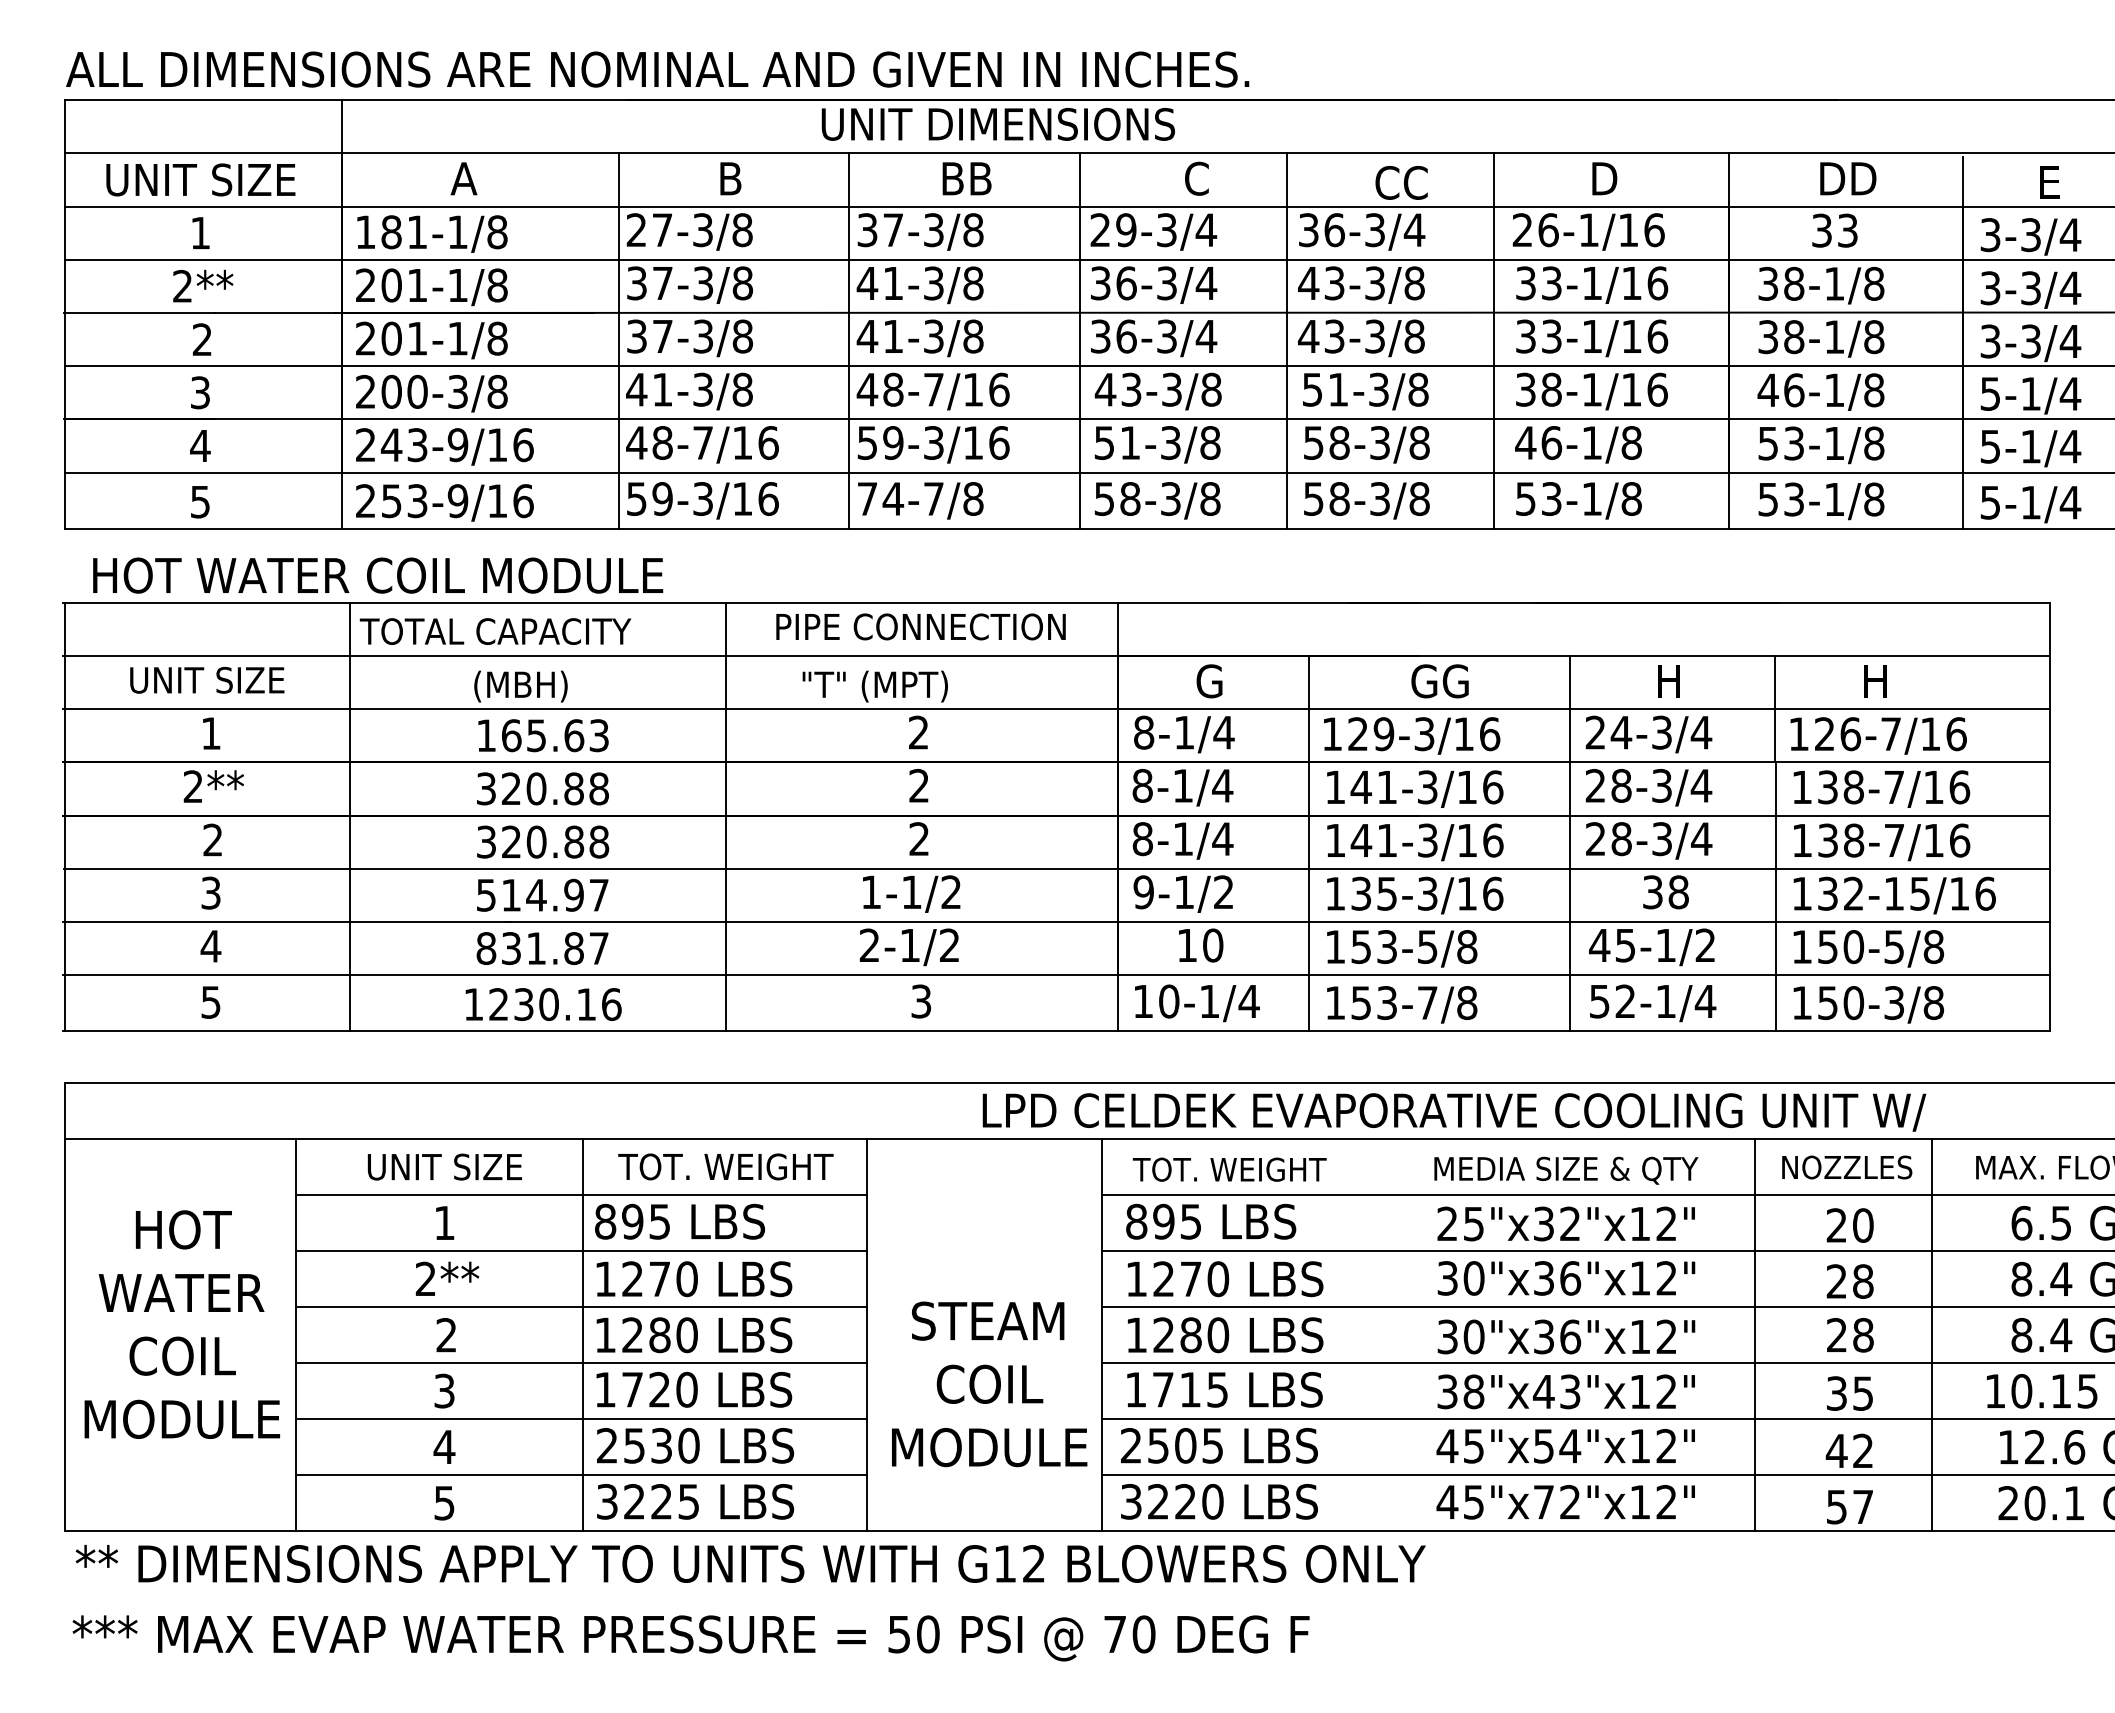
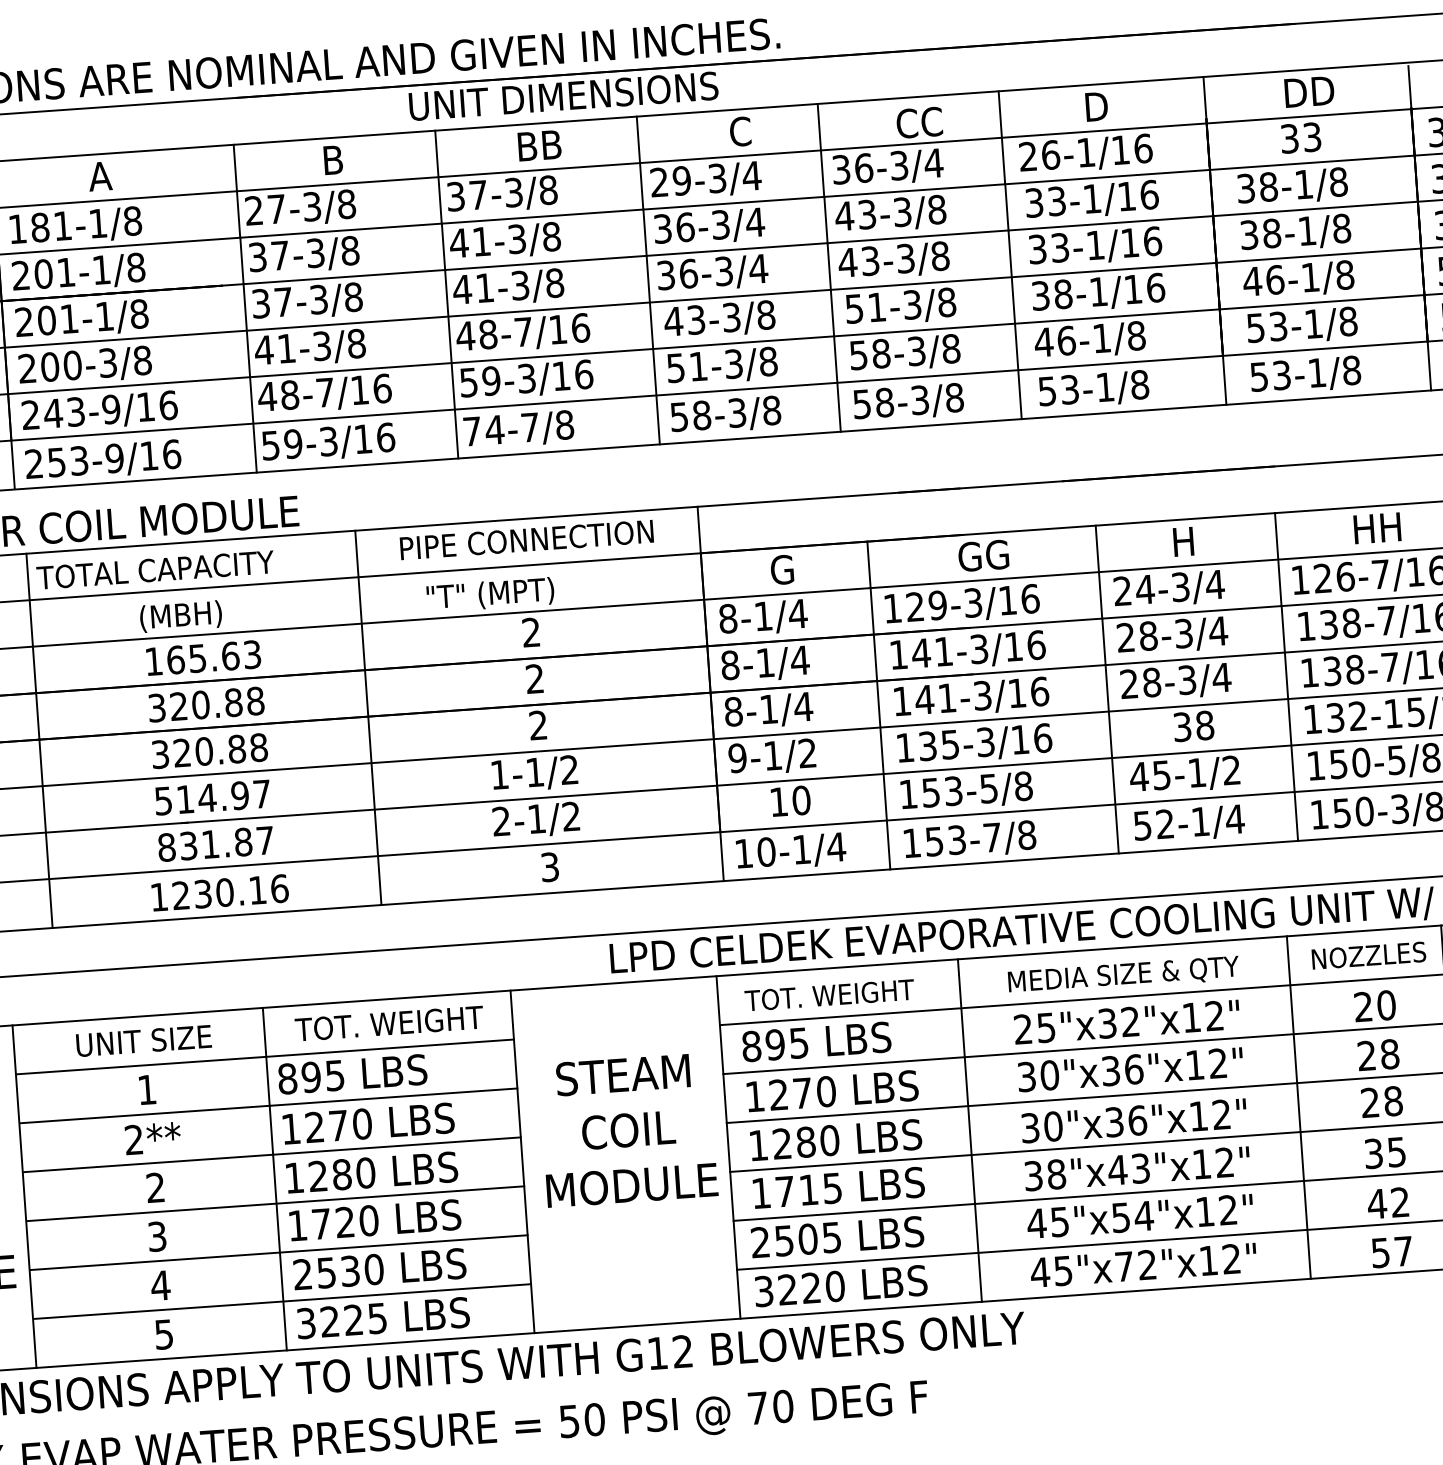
text: (1905, 681) -> (1390, 527), H -> HH
line: (1378, 1334) -> (969, 1130), added
text: (989, 1384) -> (628, 1130), moved

